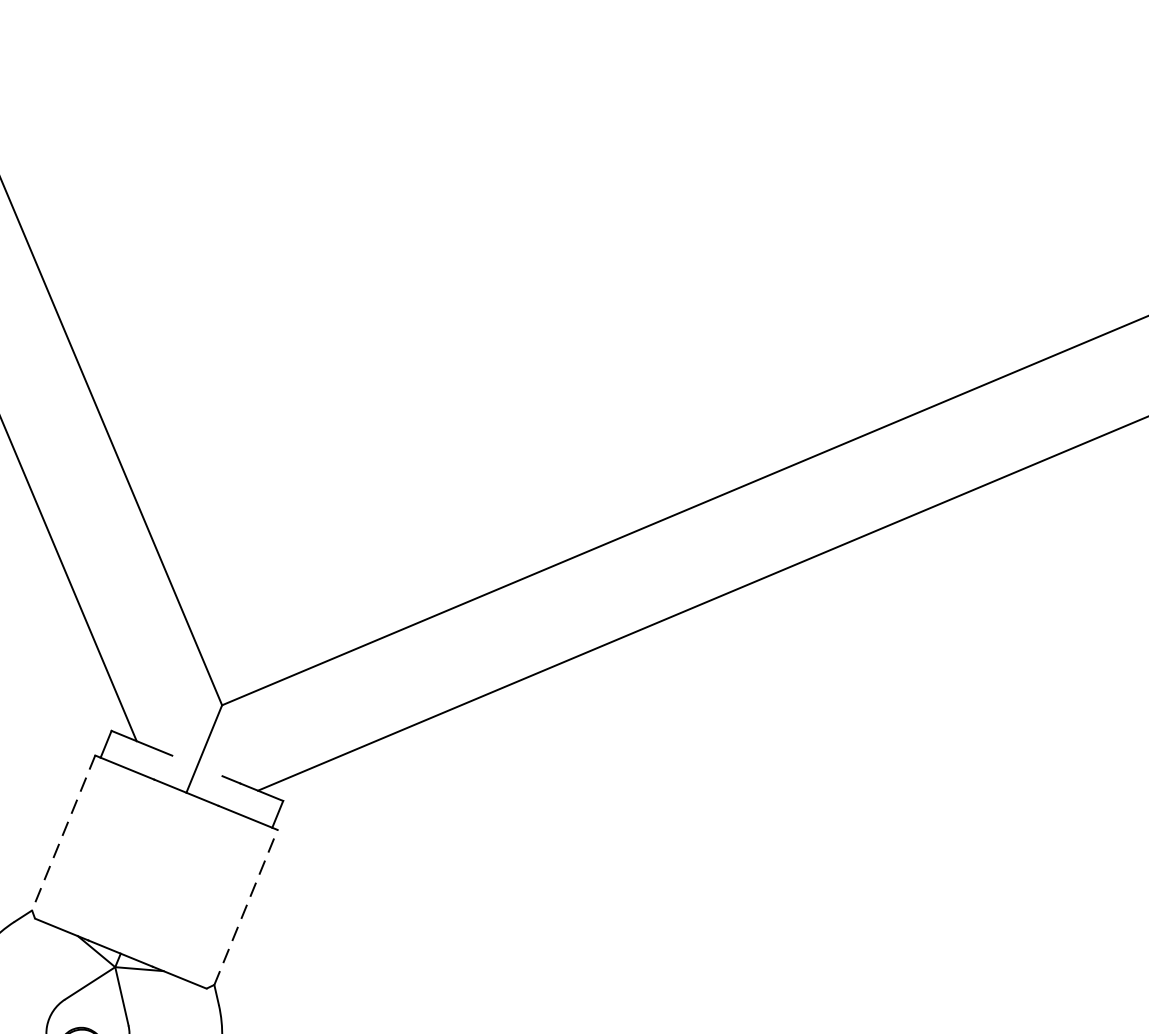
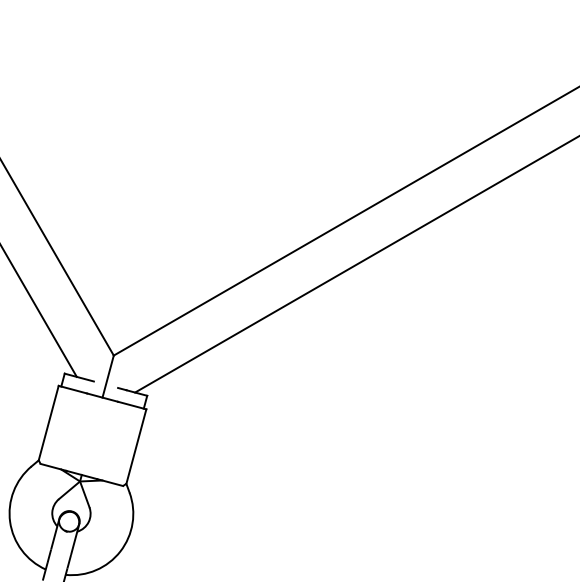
line: (63, 833) -> (48, 423), dashed -> solid
line: (246, 907) -> (136, 446), dashed -> solid

